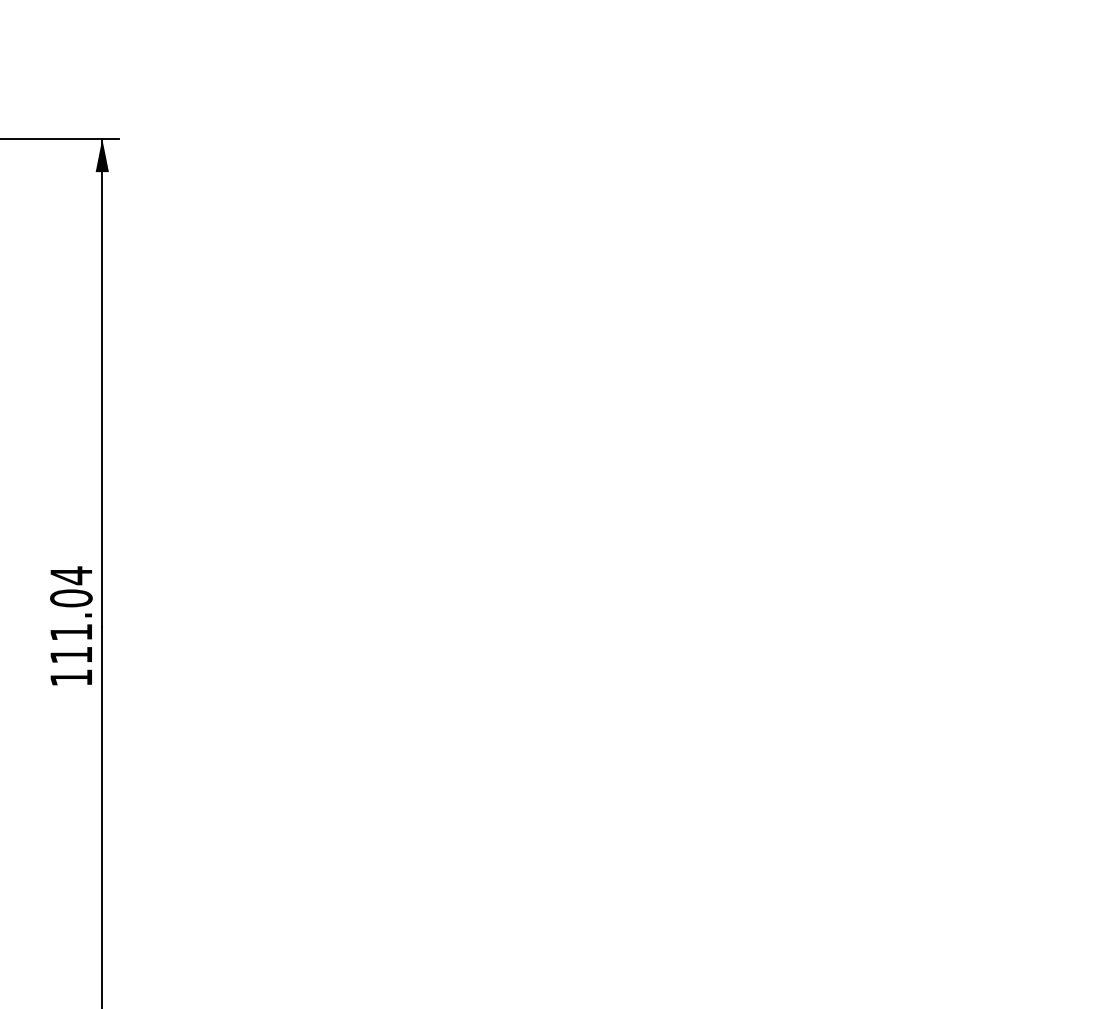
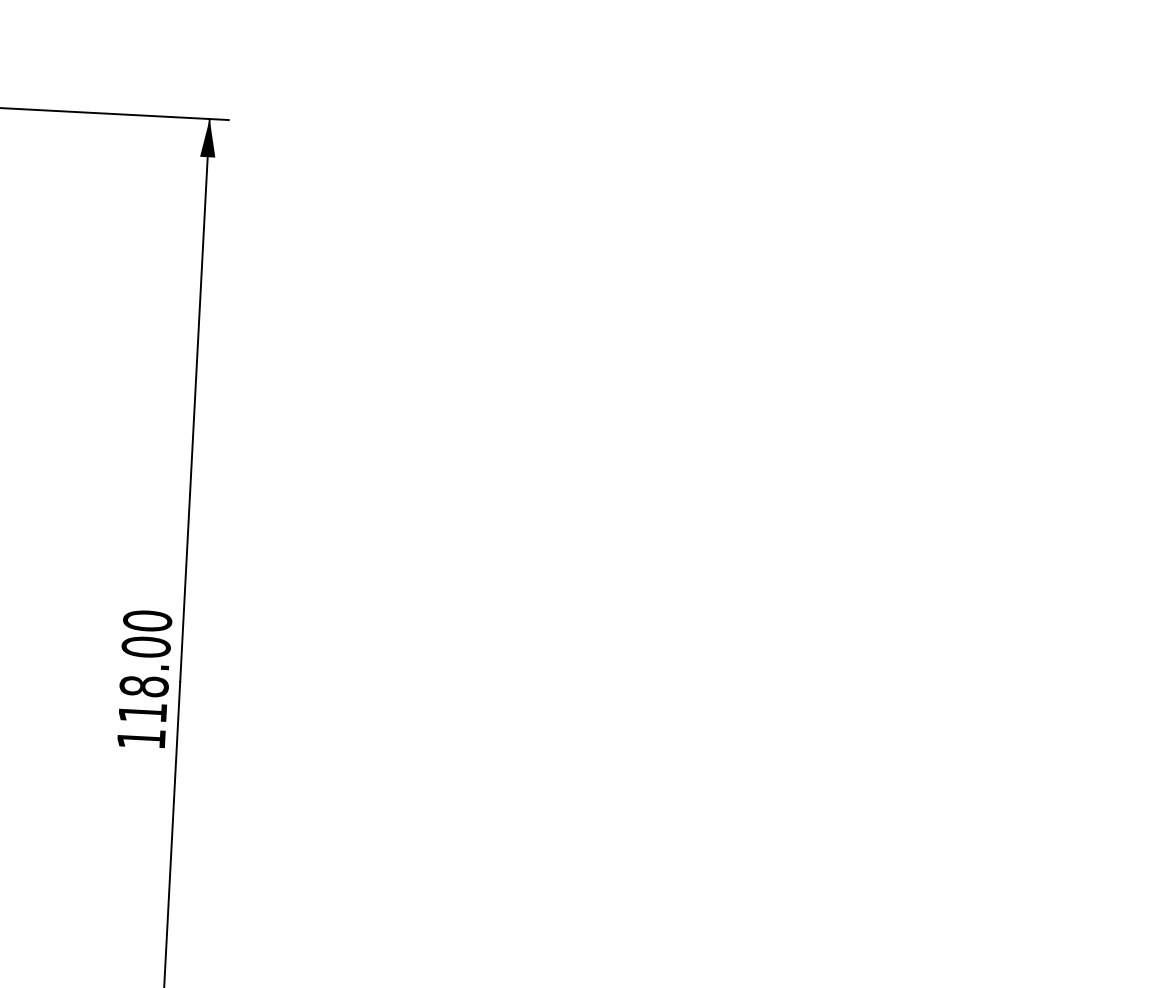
text: (71, 603) -> (146, 653), 111.04 -> 118.00

